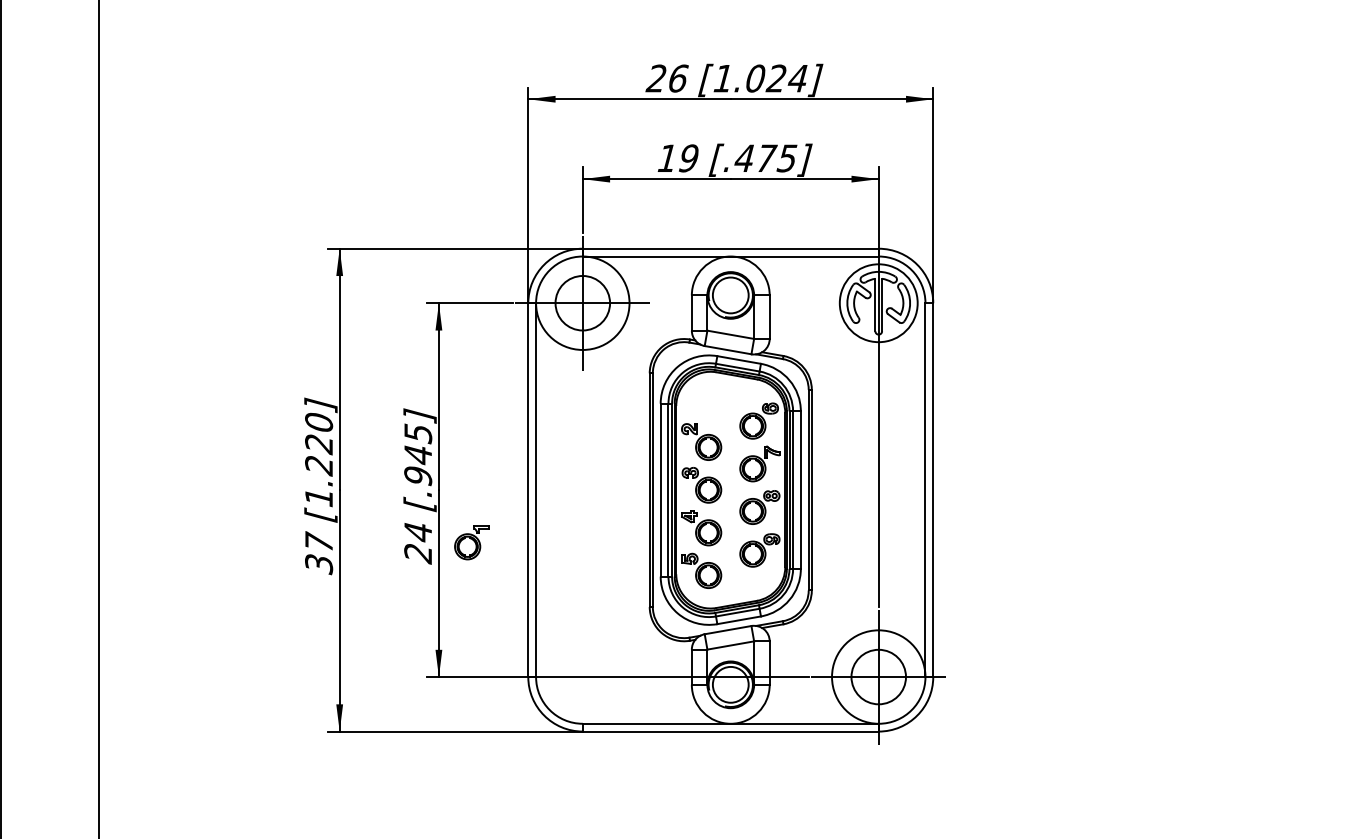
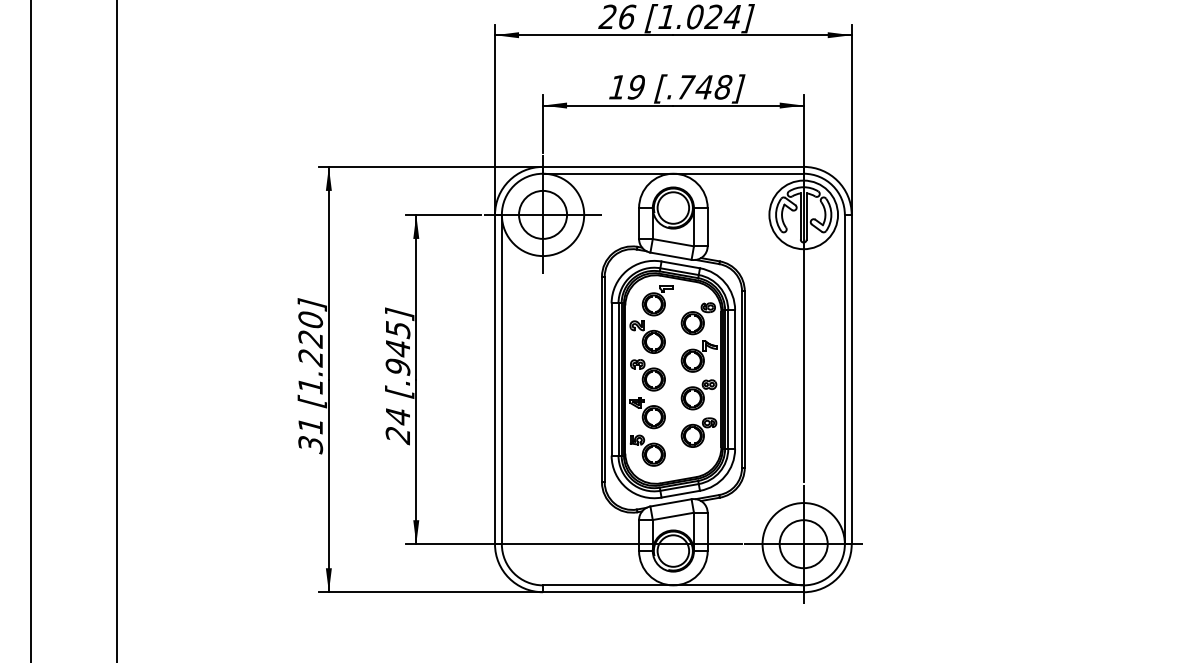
text: (765, 158) -> (703, 87), [.475] -> [.748]
text: (318, 541) -> (310, 424), 37 -> 31
part: (471, 542) -> (657, 300), moved

